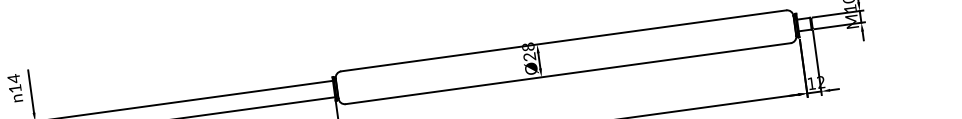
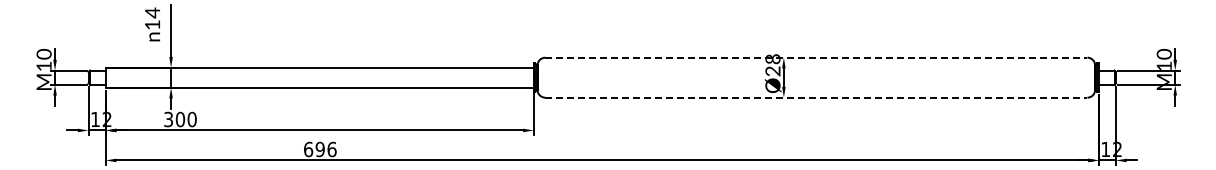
line: (563, 40) -> (816, 57), solid -> dashed
line: (568, 73) -> (816, 97), solid -> dashed

